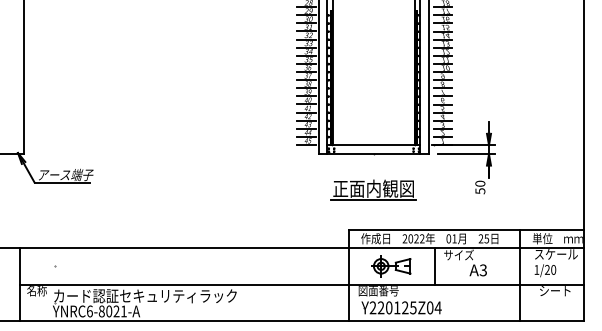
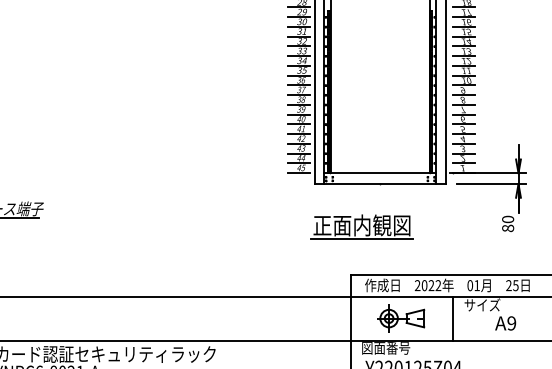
part: (373, 189) -> (361, 226), moved
text: (480, 191) -> (508, 228), 50 -> 80
text: (482, 270) -> (510, 323), A3 -> A9

